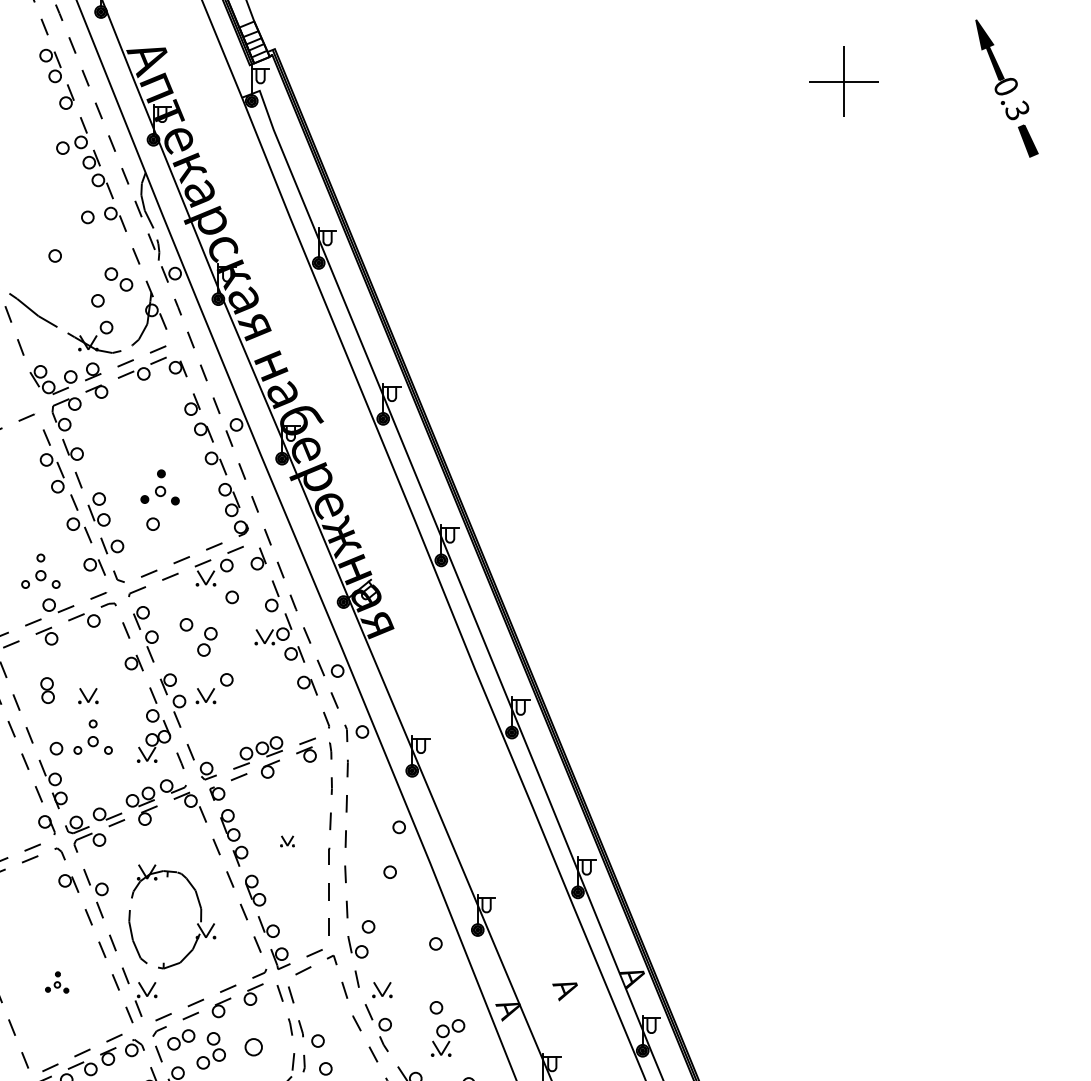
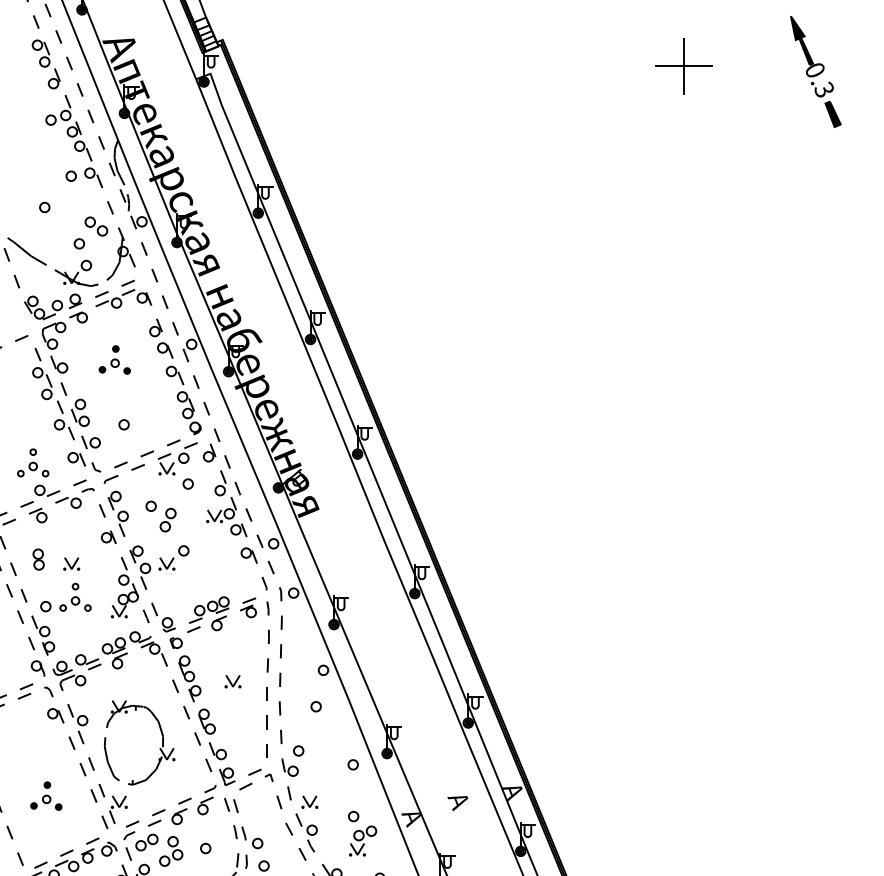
part: (159, 486) -> (114, 359), moved
part: (286, 841) -> (232, 681), size x1.43
part: (57, 981) -> (46, 795), size x1.67
part: (253, 1047) -> (205, 848), size x0.71

